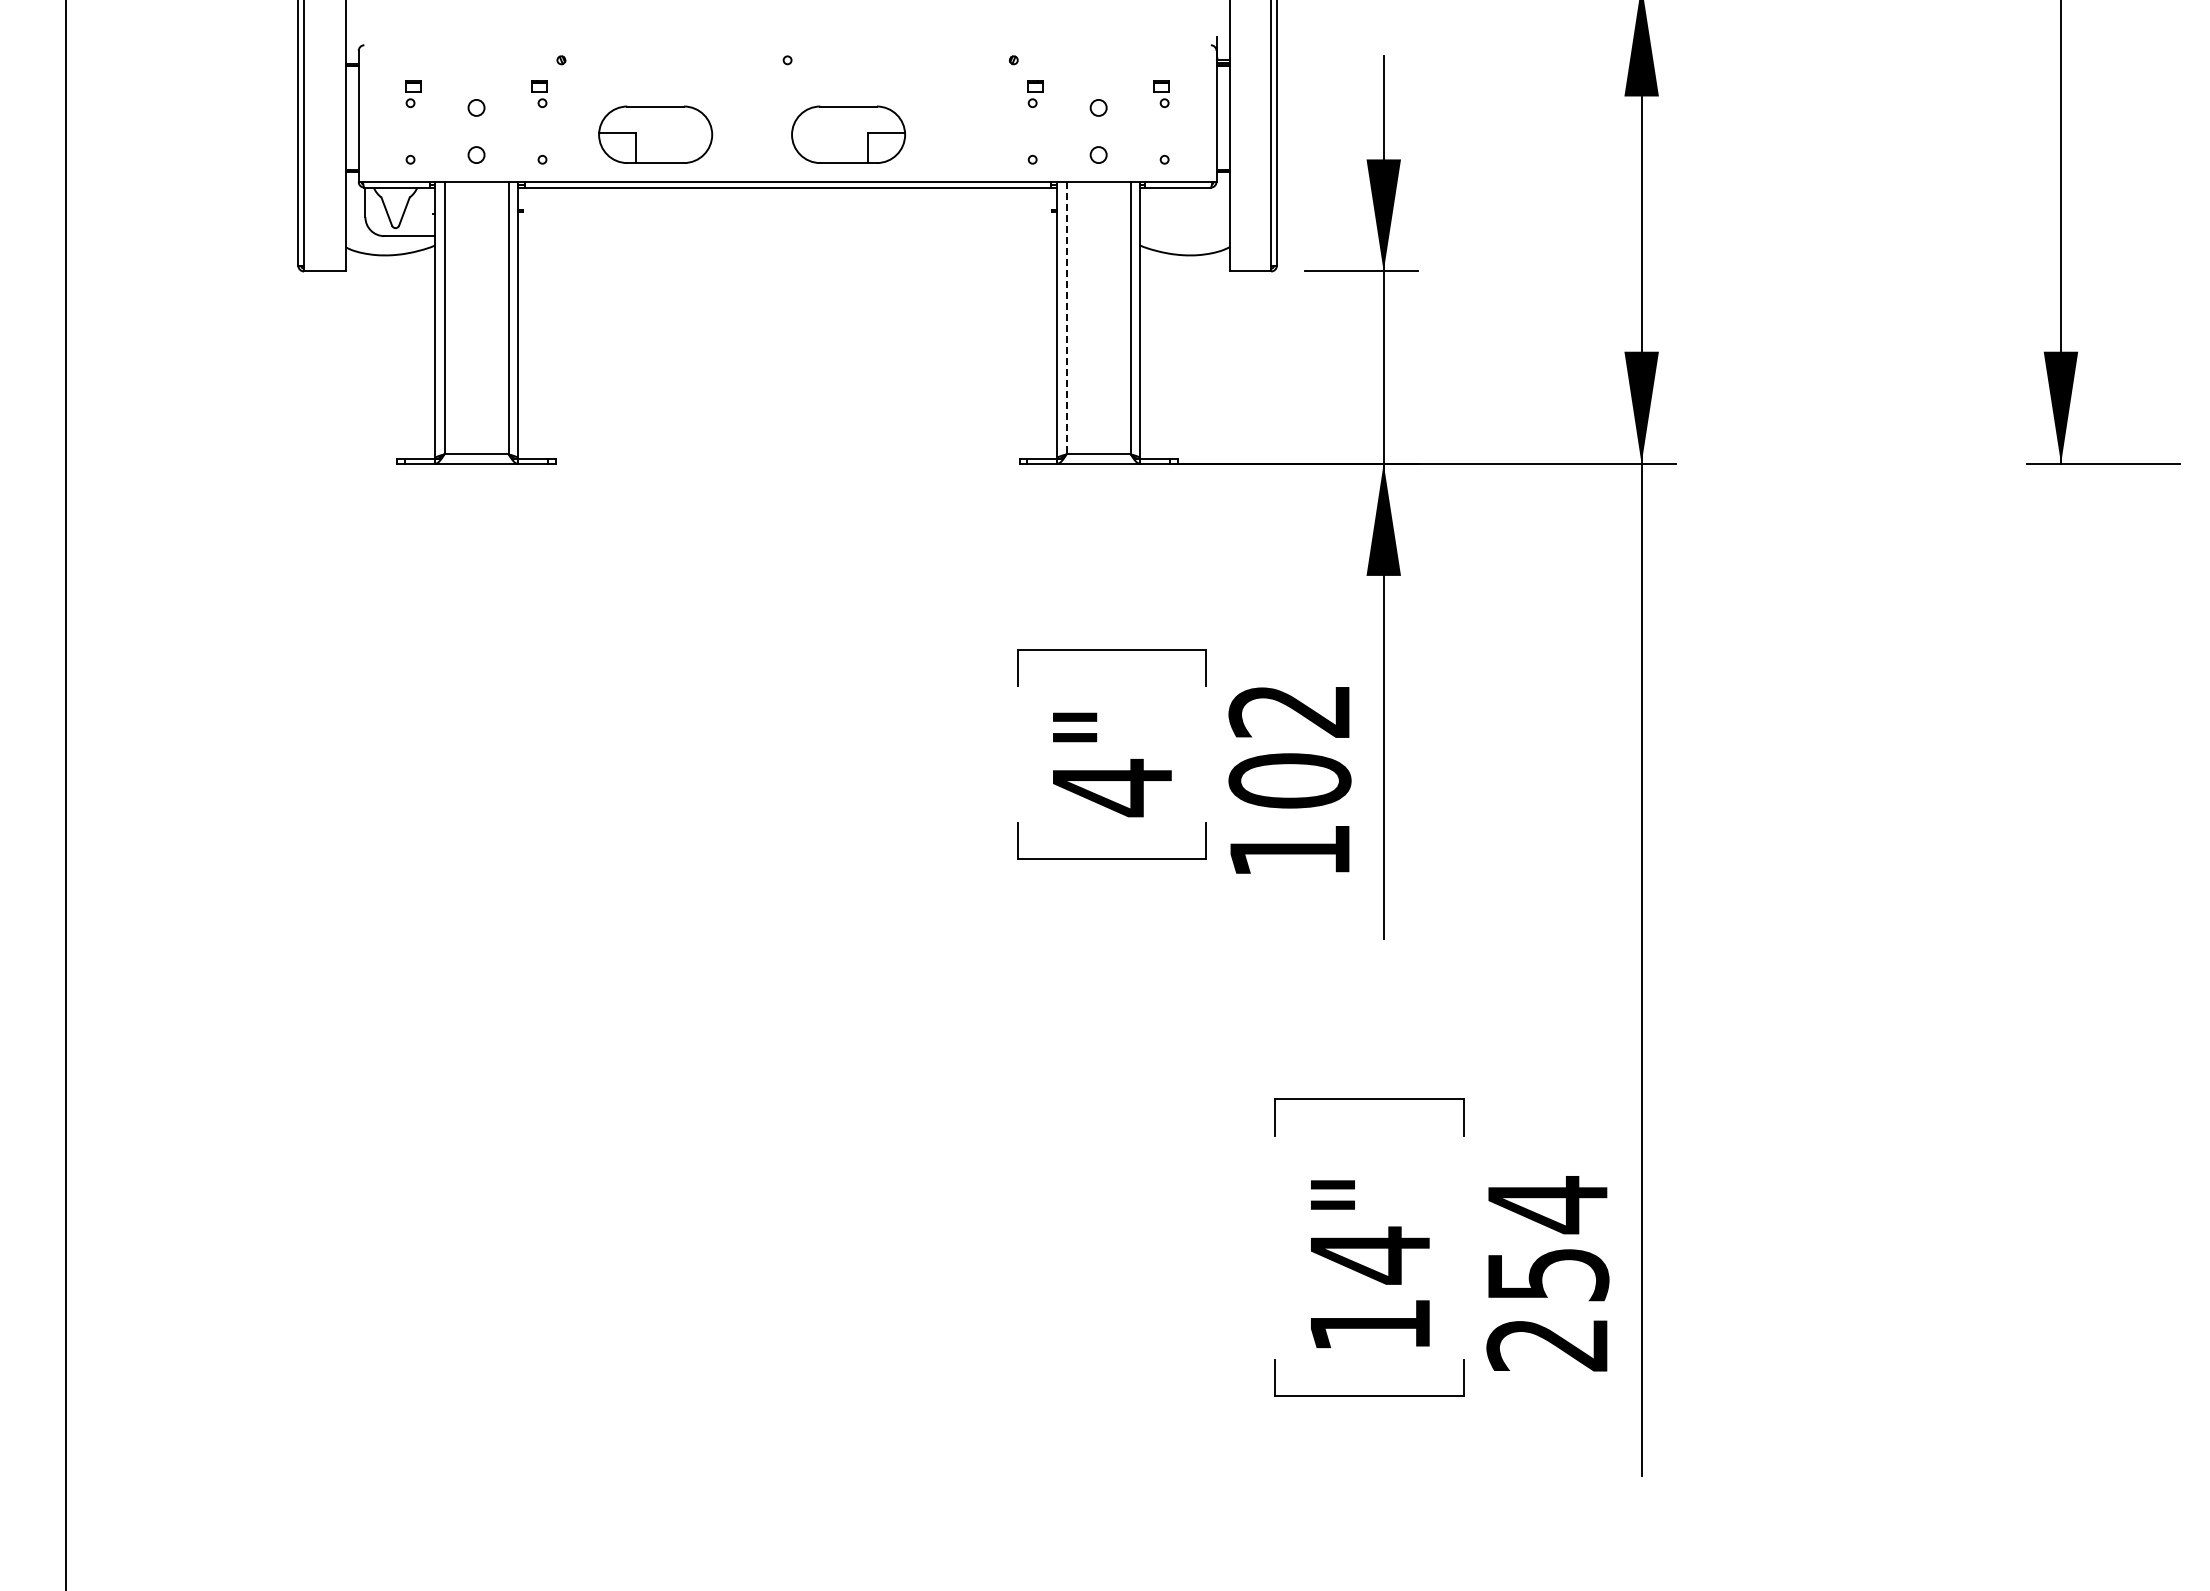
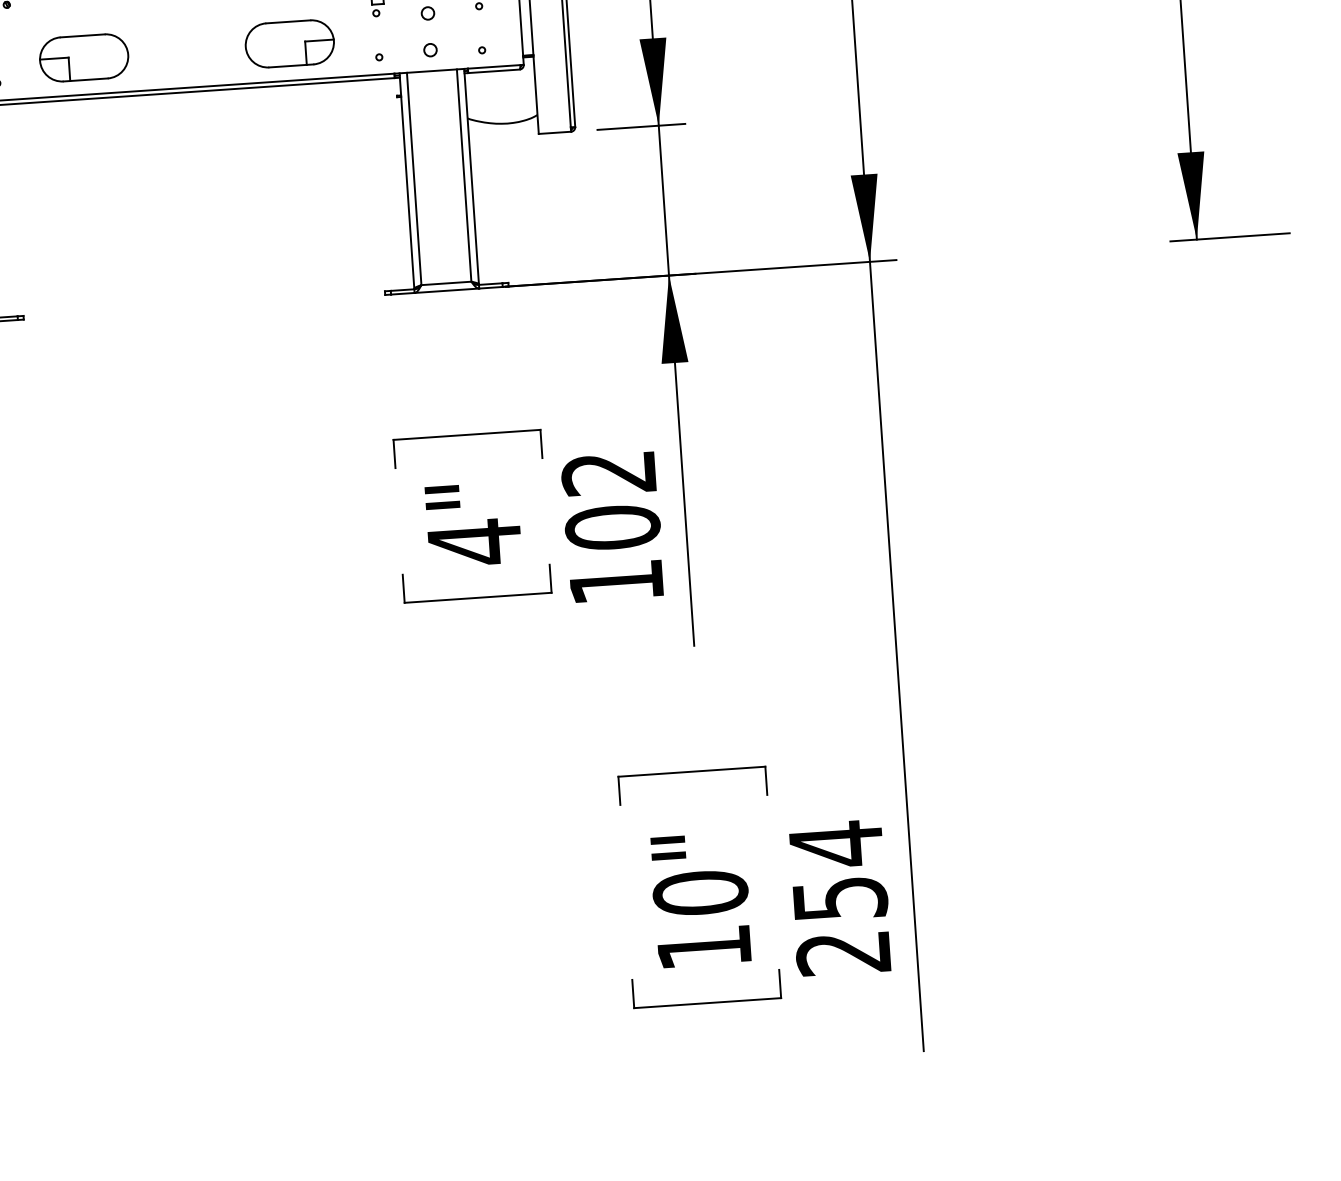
part: (848, 134) -> (289, 43), moved
line: (1066, 318) -> (414, 179), dashed -> solid
text: (1369, 1255) -> (700, 893), 14" -> 10"

